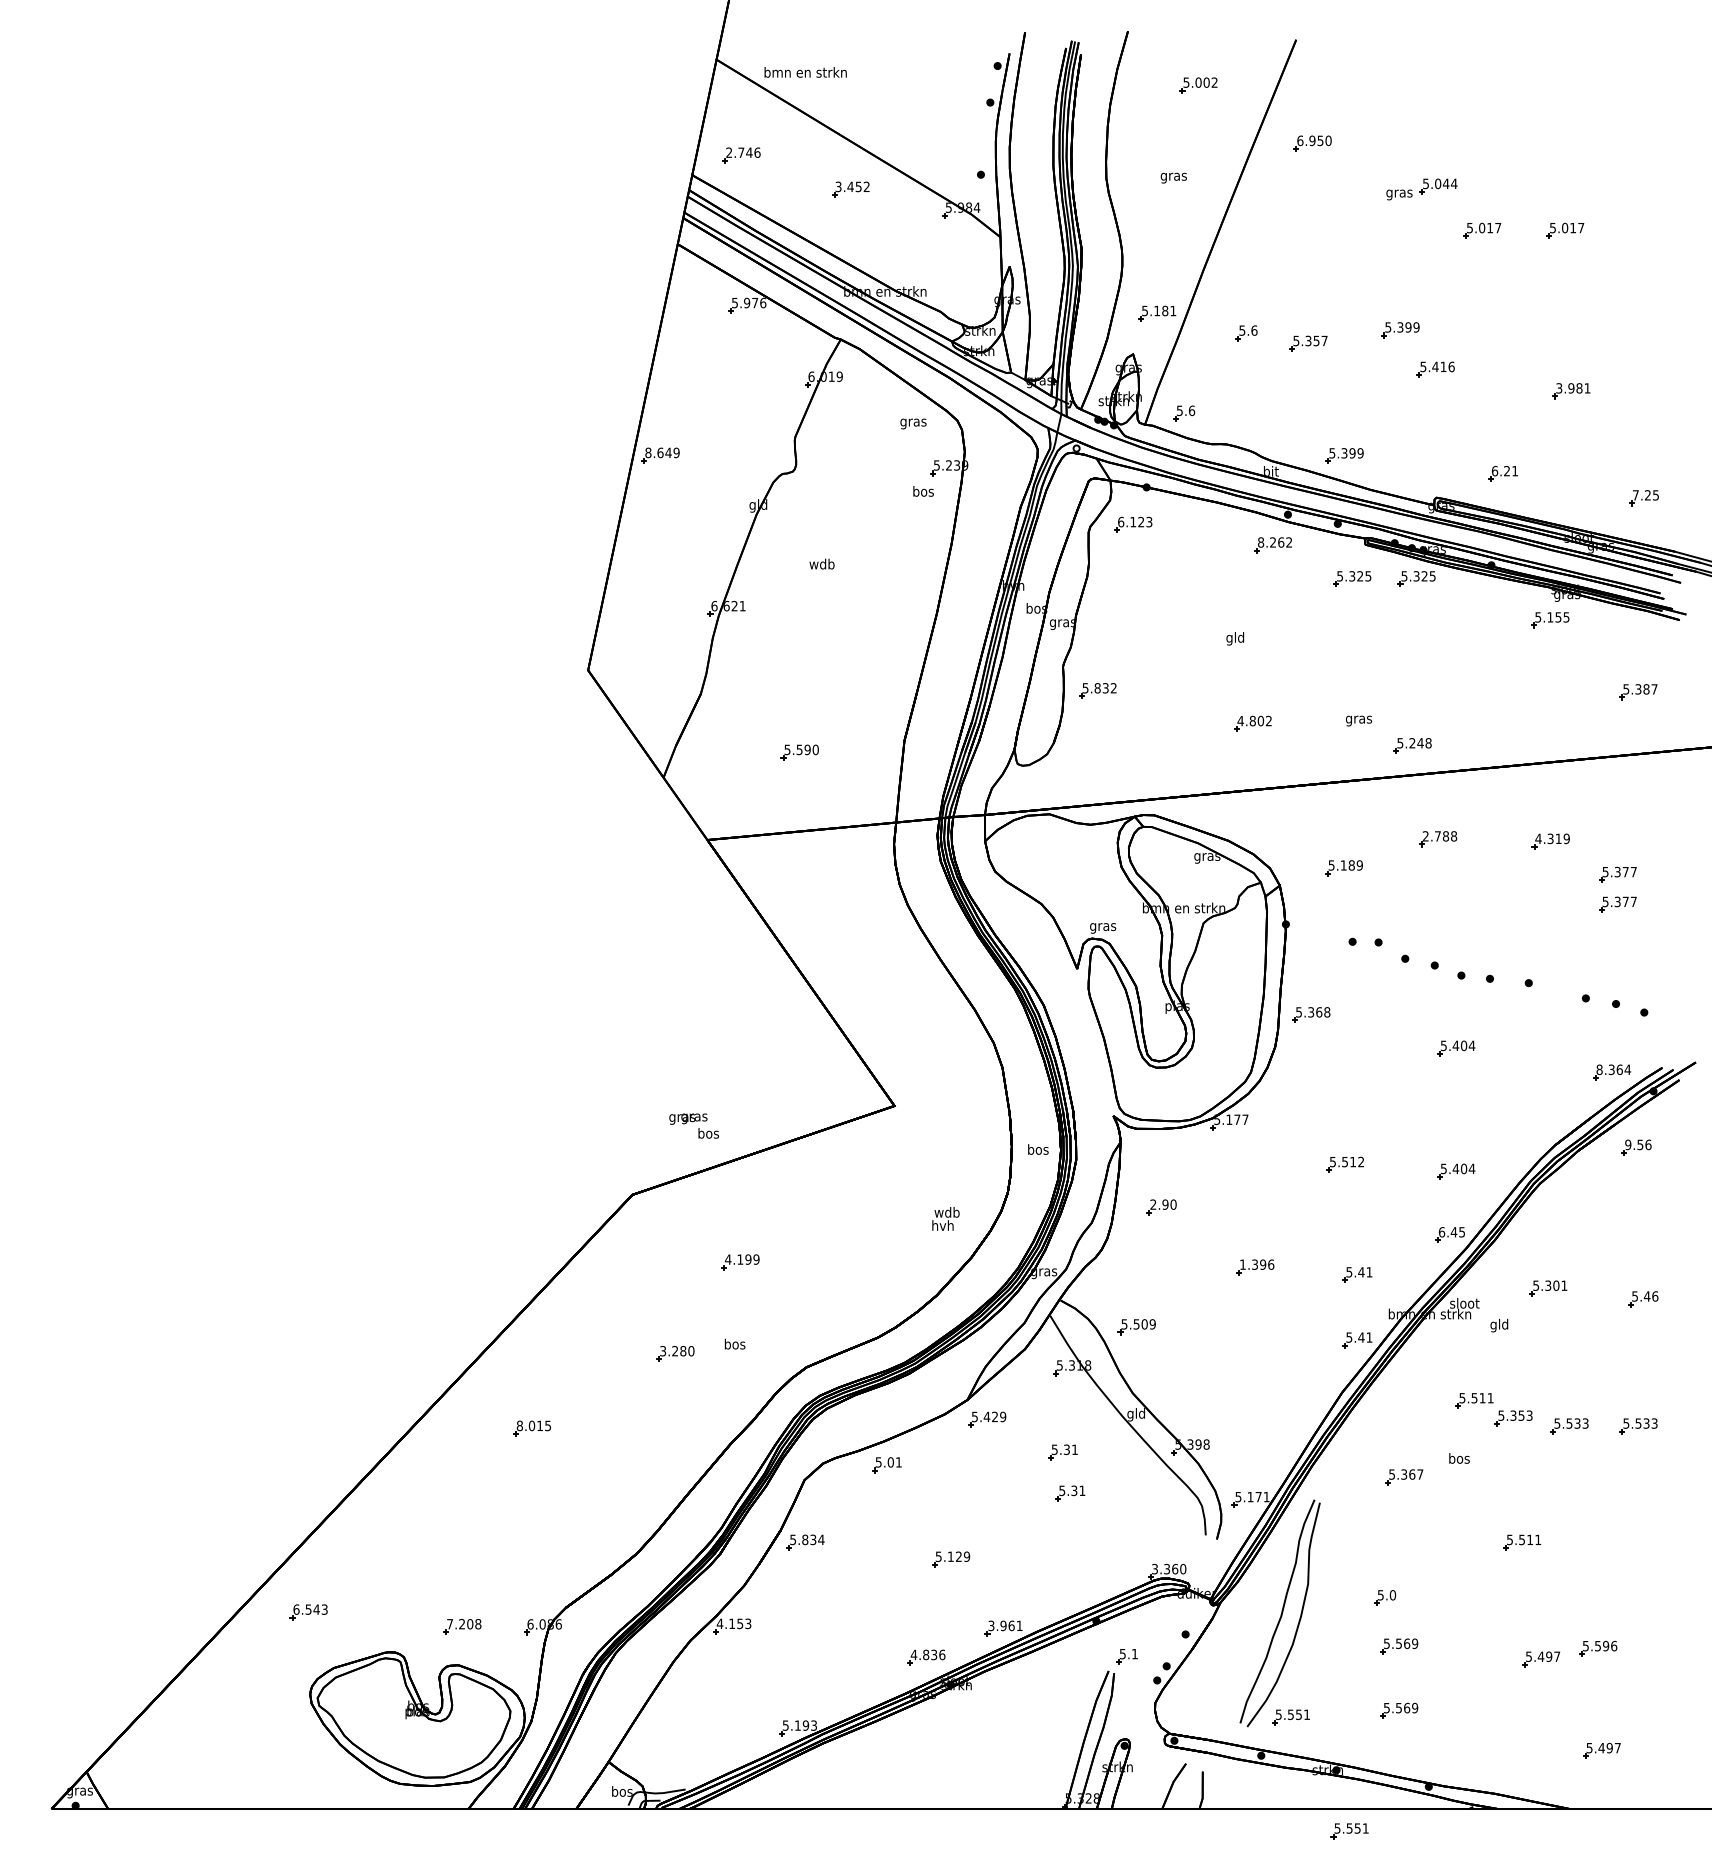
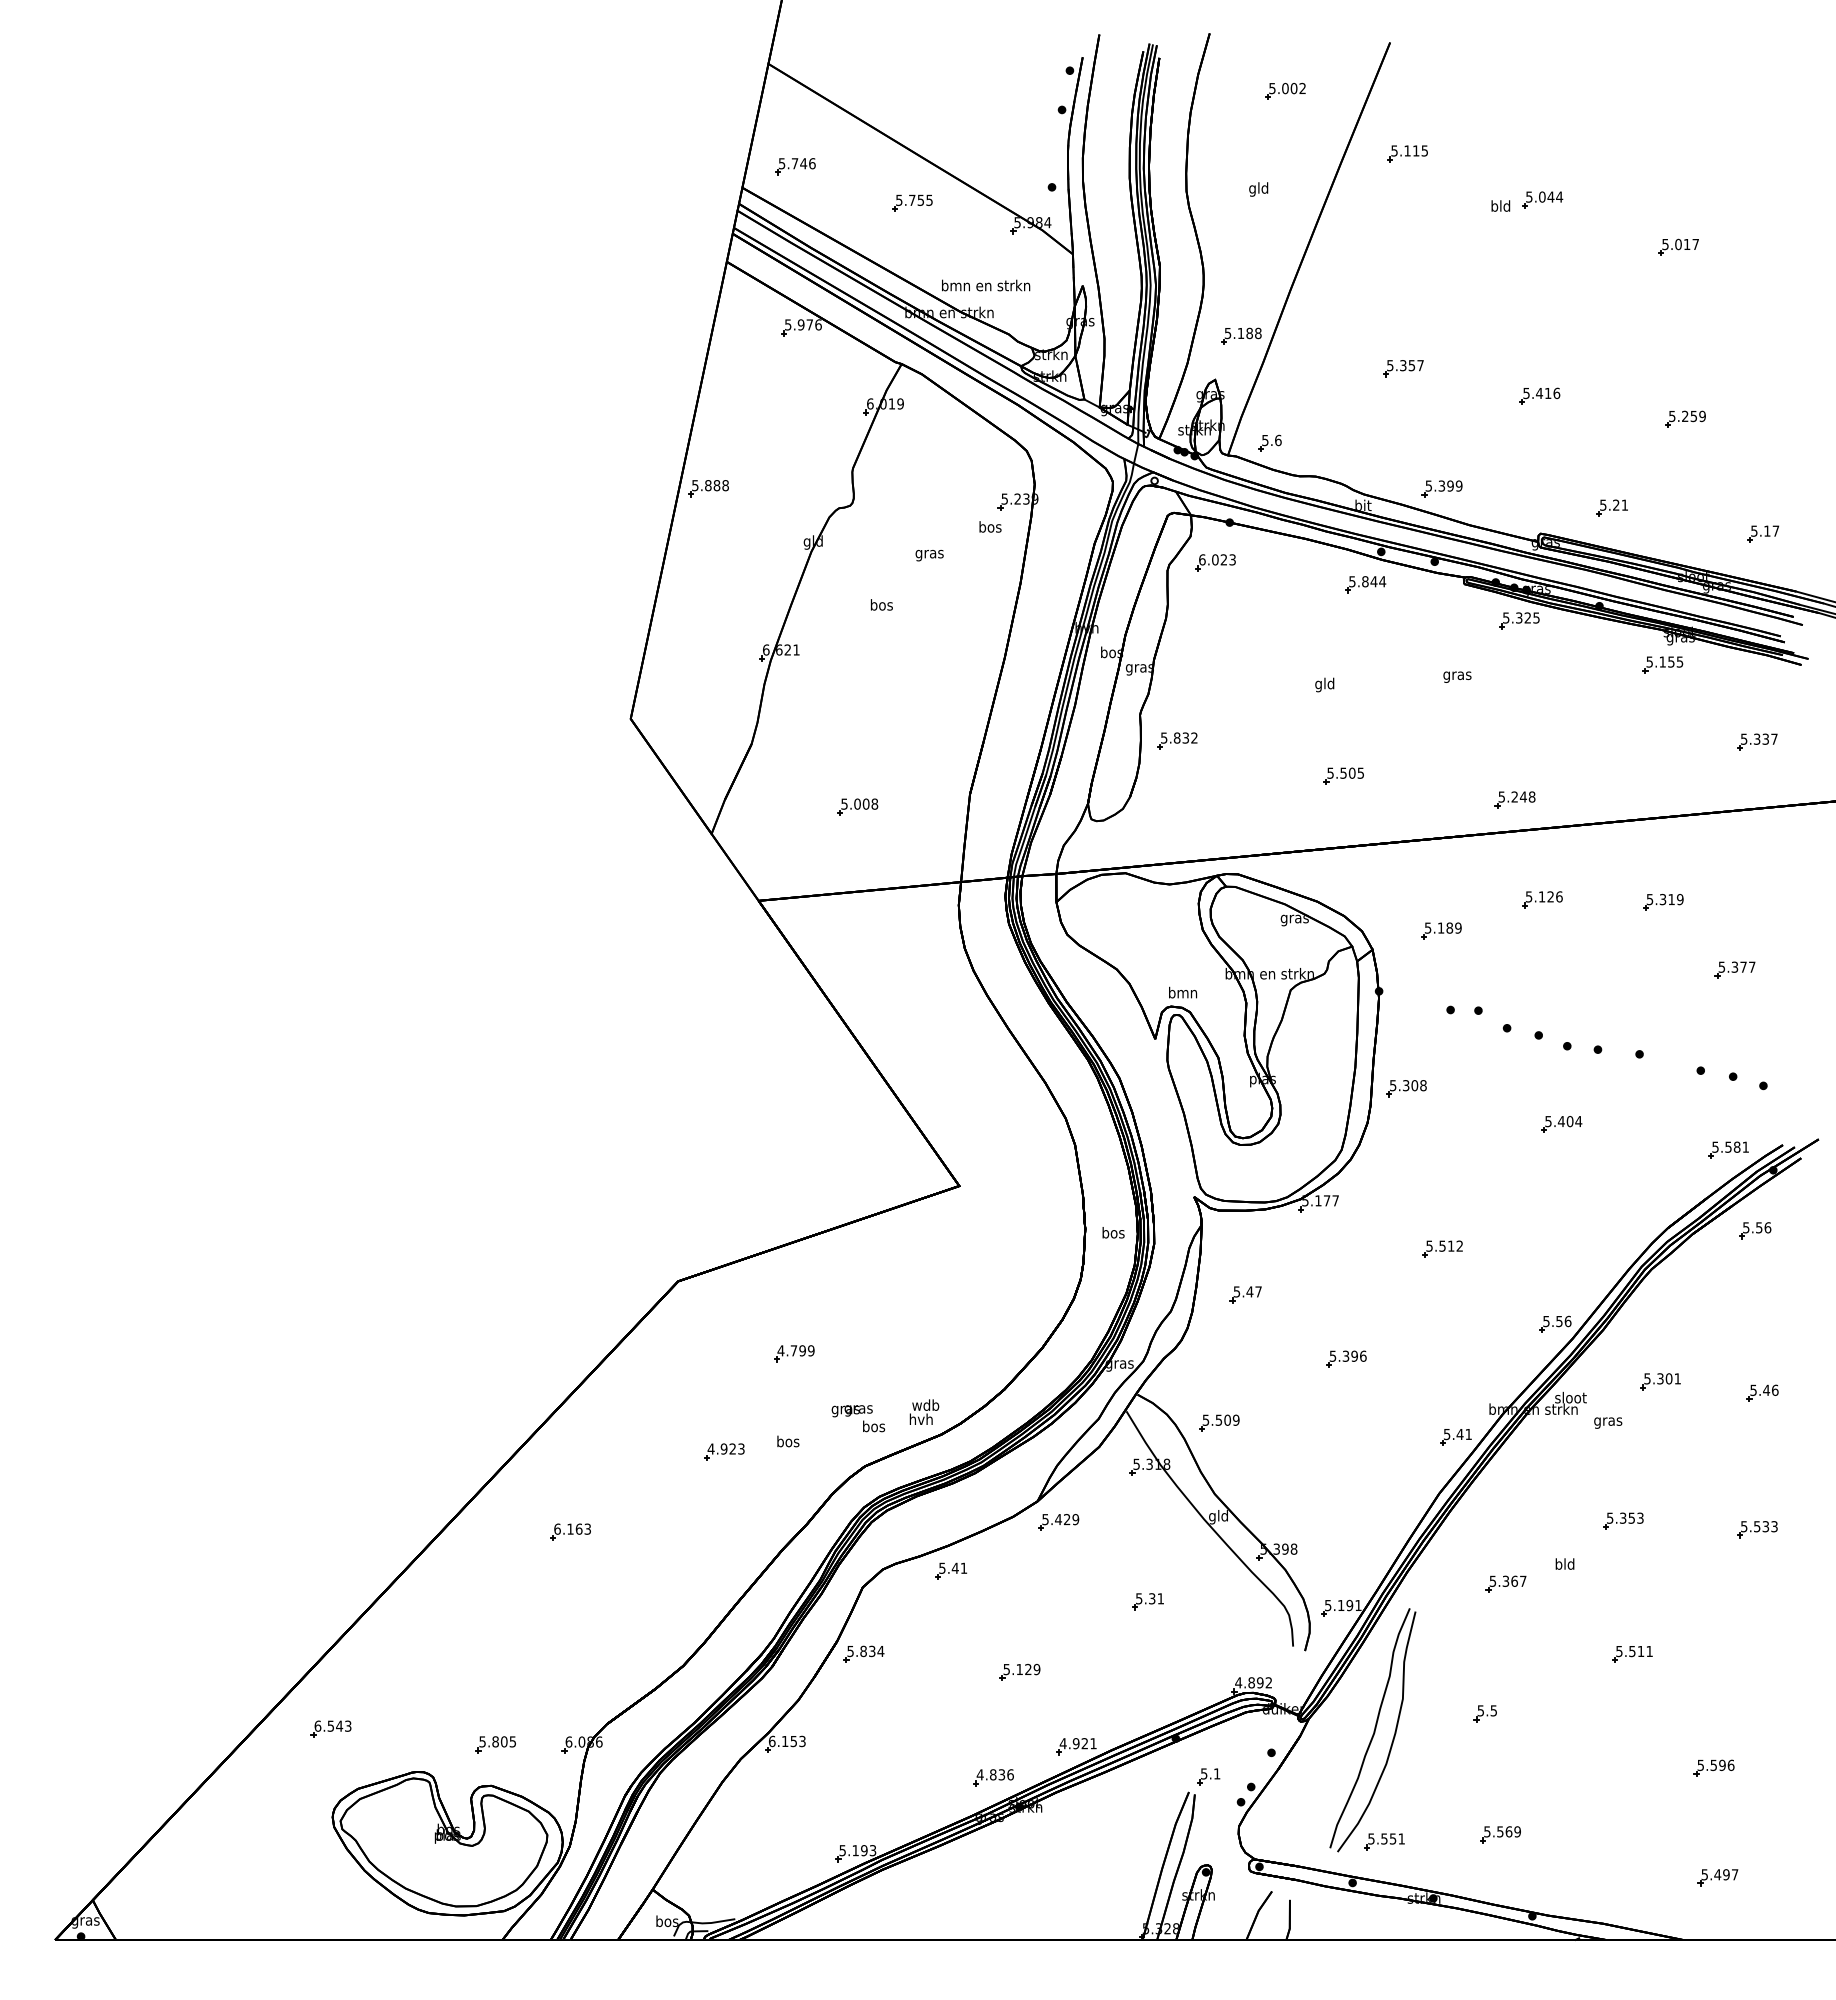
text: (806, 72) -> (986, 285), moved
text: (1314, 140) -> (1409, 150), 6.950 -> 5.115
text: (728, 152) -> (781, 163), 2.746 -> 5.746
text: (1173, 176) -> (1258, 189), gras -> gld
text: (852, 186) -> (914, 199), 3.452 -> 5.755
text: (1399, 193) -> (1500, 207), gras -> bld
part: (1482, 229) -> (1589, 246), removed
text: (1173, 311) -> (1258, 333), 5.181 -> 5.188
part: (1400, 329) -> (1501, 353), removed
part: (1246, 332) -> (1336, 356), removed
text: (1573, 388) -> (1687, 416), 3.981 -> 5.259
text: (913, 423) -> (929, 555), moved
text: (662, 452) -> (710, 485), 8.649 -> 5.888
text: (1495, 470) -> (1603, 504), 6.21 -> 5.21
text: (1646, 494) -> (1765, 530), 7.25 -> 5.17
text: (1133, 521) -> (1215, 559), 6.123 -> 6.023
text: (1275, 542) -> (1367, 581), 8.262 -> 5.844
text: (821, 563) -> (881, 604), wdb -> bos
part: (1352, 578) -> (1450, 620), removed
text: (1646, 688) -> (1765, 738), 5.387 -> 5.337
text: (1254, 720) -> (1345, 772), 4.802 -> 5.505
text: (1359, 720) -> (1457, 676), moved
text: (807, 749) -> (866, 803), 5.590 -> 5.008
text: (1439, 835) -> (1543, 896), 2.788 -> 5.126
text: (1538, 838) -> (1649, 899), 4.319 -> 5.319
part: (1617, 874) -> (1734, 937), removed
text: (1103, 926) -> (1183, 993), gras -> bmn
text: (1318, 1012) -> (1414, 1085), 5.368 -> 5.308
text: (1613, 1069) -> (1730, 1146), 8.364 -> 5.581
text: (694, 1125) -> (858, 1418), moved
text: (1627, 1144) -> (1745, 1227), 9.56 -> 5.56
part: (1455, 1171) -> (1561, 1256), removed
text: (1163, 1204) -> (1247, 1291), 2.90 -> 5.47
text: (945, 1218) -> (924, 1411), moved
text: (1452, 1232) -> (1557, 1321), 6.45 -> 5.56
text: (739, 1259) -> (793, 1350), 4.199 -> 4.799
text: (1242, 1263) -> (1332, 1355), 1.396 -> 5.396
part: (1357, 1275) -> (1455, 1367), removed
text: (1499, 1325) -> (1608, 1421), gld -> gras
text: (676, 1350) -> (725, 1448), 3.280 -> 4.923
part: (1474, 1401) -> (1581, 1502), removed
text: (533, 1425) -> (572, 1528), 8.015 -> 6.163
part: (1569, 1426) -> (1683, 1529), removed
part: (1062, 1452) -> (1139, 1557), removed
text: (1459, 1457) -> (1565, 1563), bos -> bld
text: (890, 1461) -> (954, 1567), 5.01 -> 5.41
text: (1258, 1497) -> (1349, 1605), 5.171 -> 5.191
text: (1168, 1568) -> (1253, 1682), 3.360 -> 4.892
text: (1392, 1594) -> (1493, 1710), 5.0 -> 5.5
text: (463, 1623) -> (497, 1741), 7.208 -> 5.805
text: (719, 1623) -> (771, 1741), 4.153 -> 6.153
text: (1000, 1625) -> (1073, 1743), 3.961 -> 4.921
part: (1399, 1646) -> (1500, 1765), removed
part: (1540, 1659) -> (1652, 1779), removed
part: (1349, 1830) -> (1447, 1963), removed

